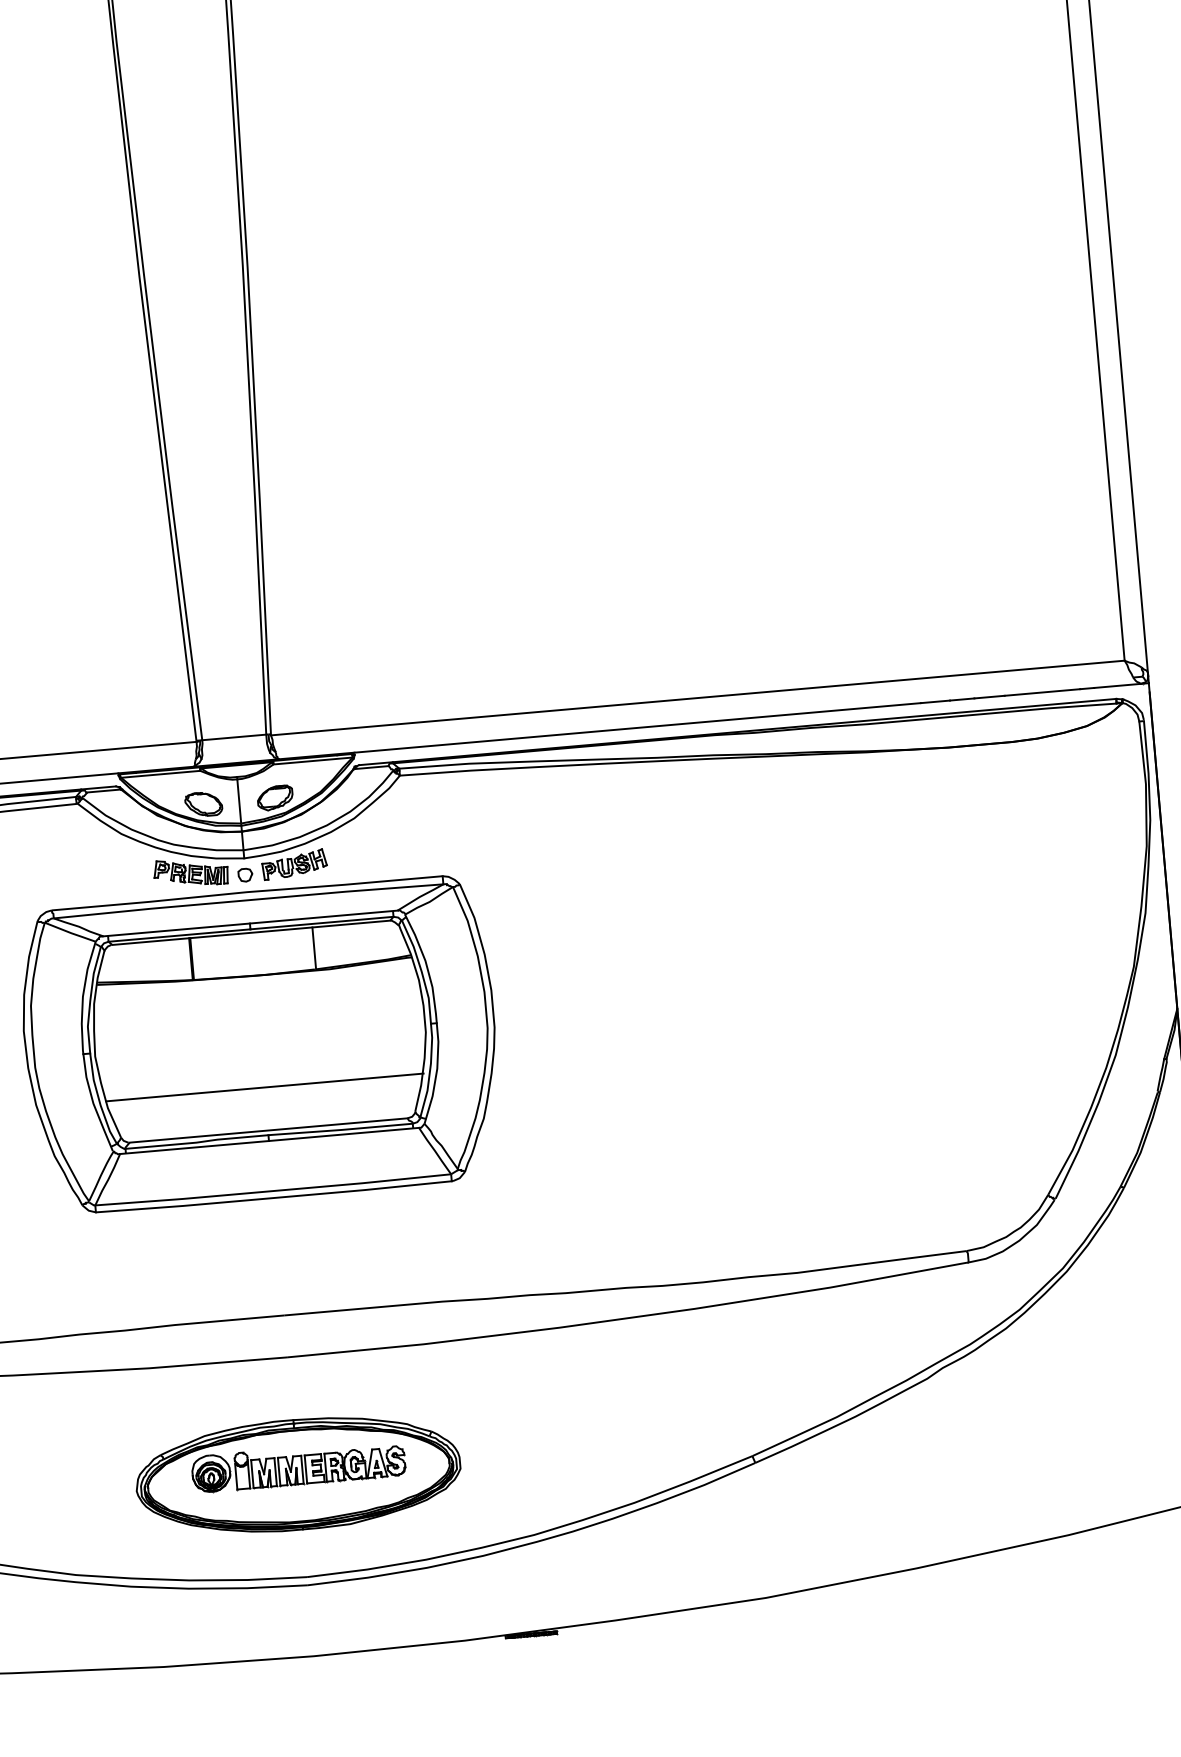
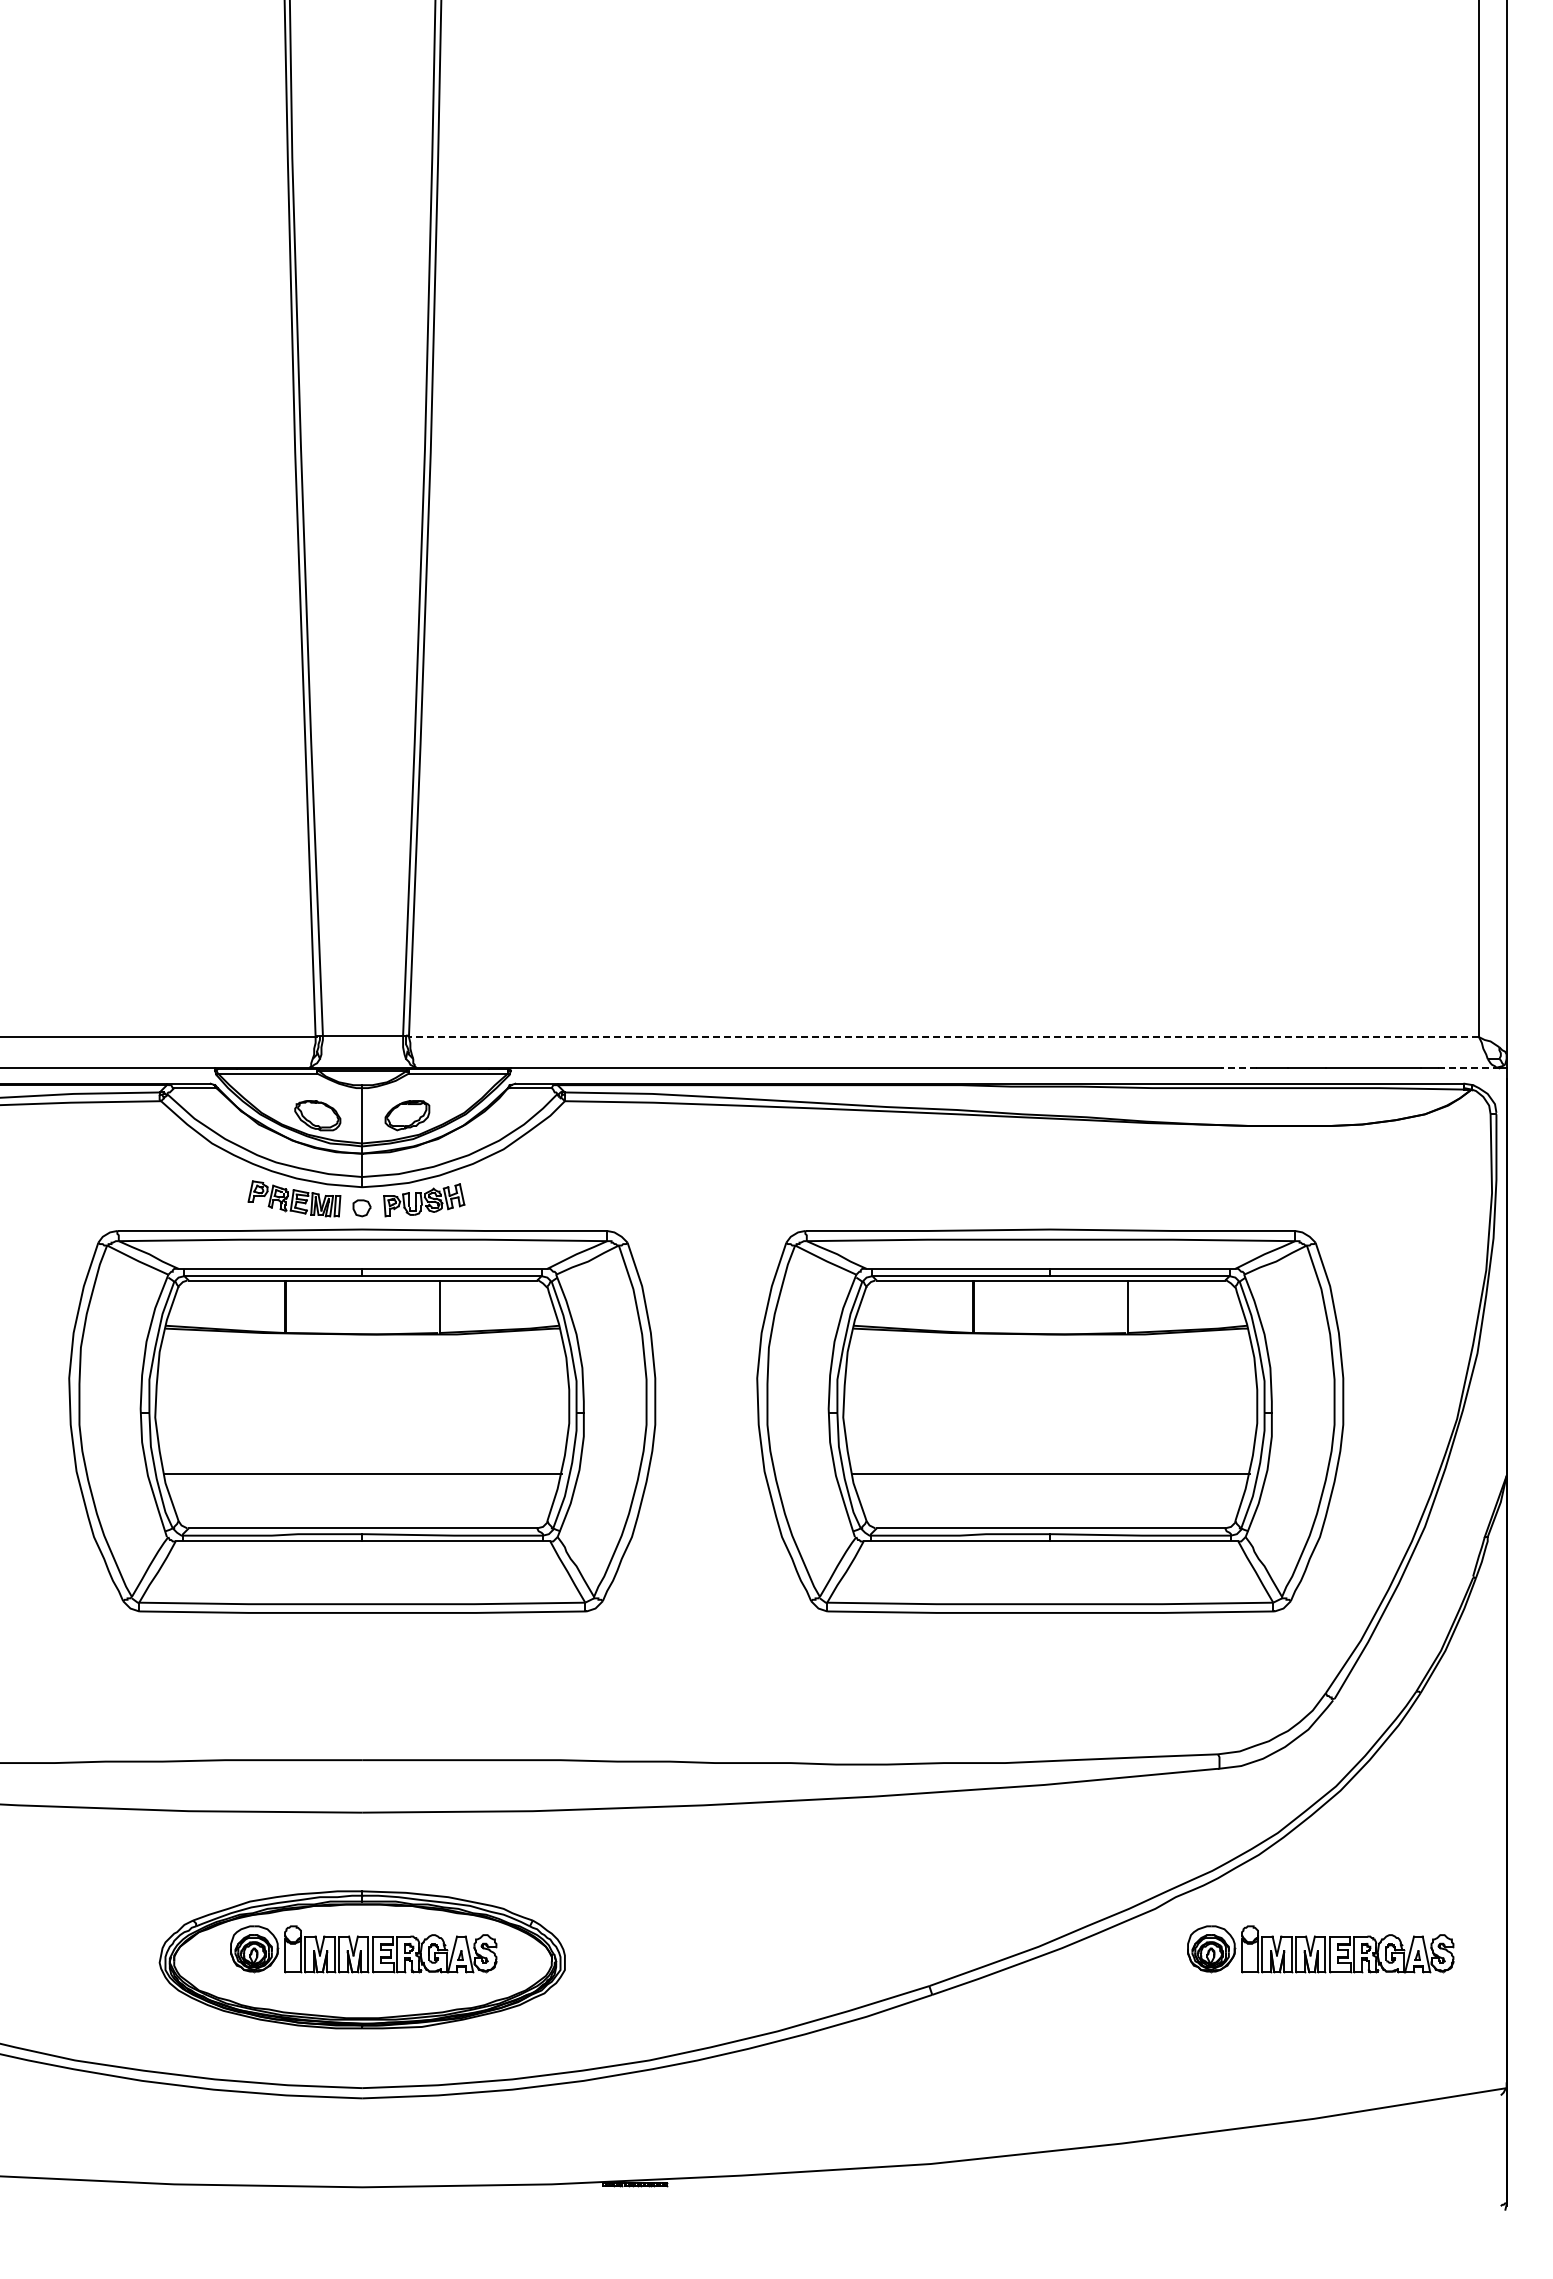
line: (1117, 685) -> (1467, 1067), solid -> dashed
line: (697, 698) -> (943, 1037), solid -> dashed
line: (934, 701) -> (1238, 1067), solid -> dashed
part: (809, 996) -> (1050, 1420), added
part: (1061, 1399) -> (1320, 1949), added

